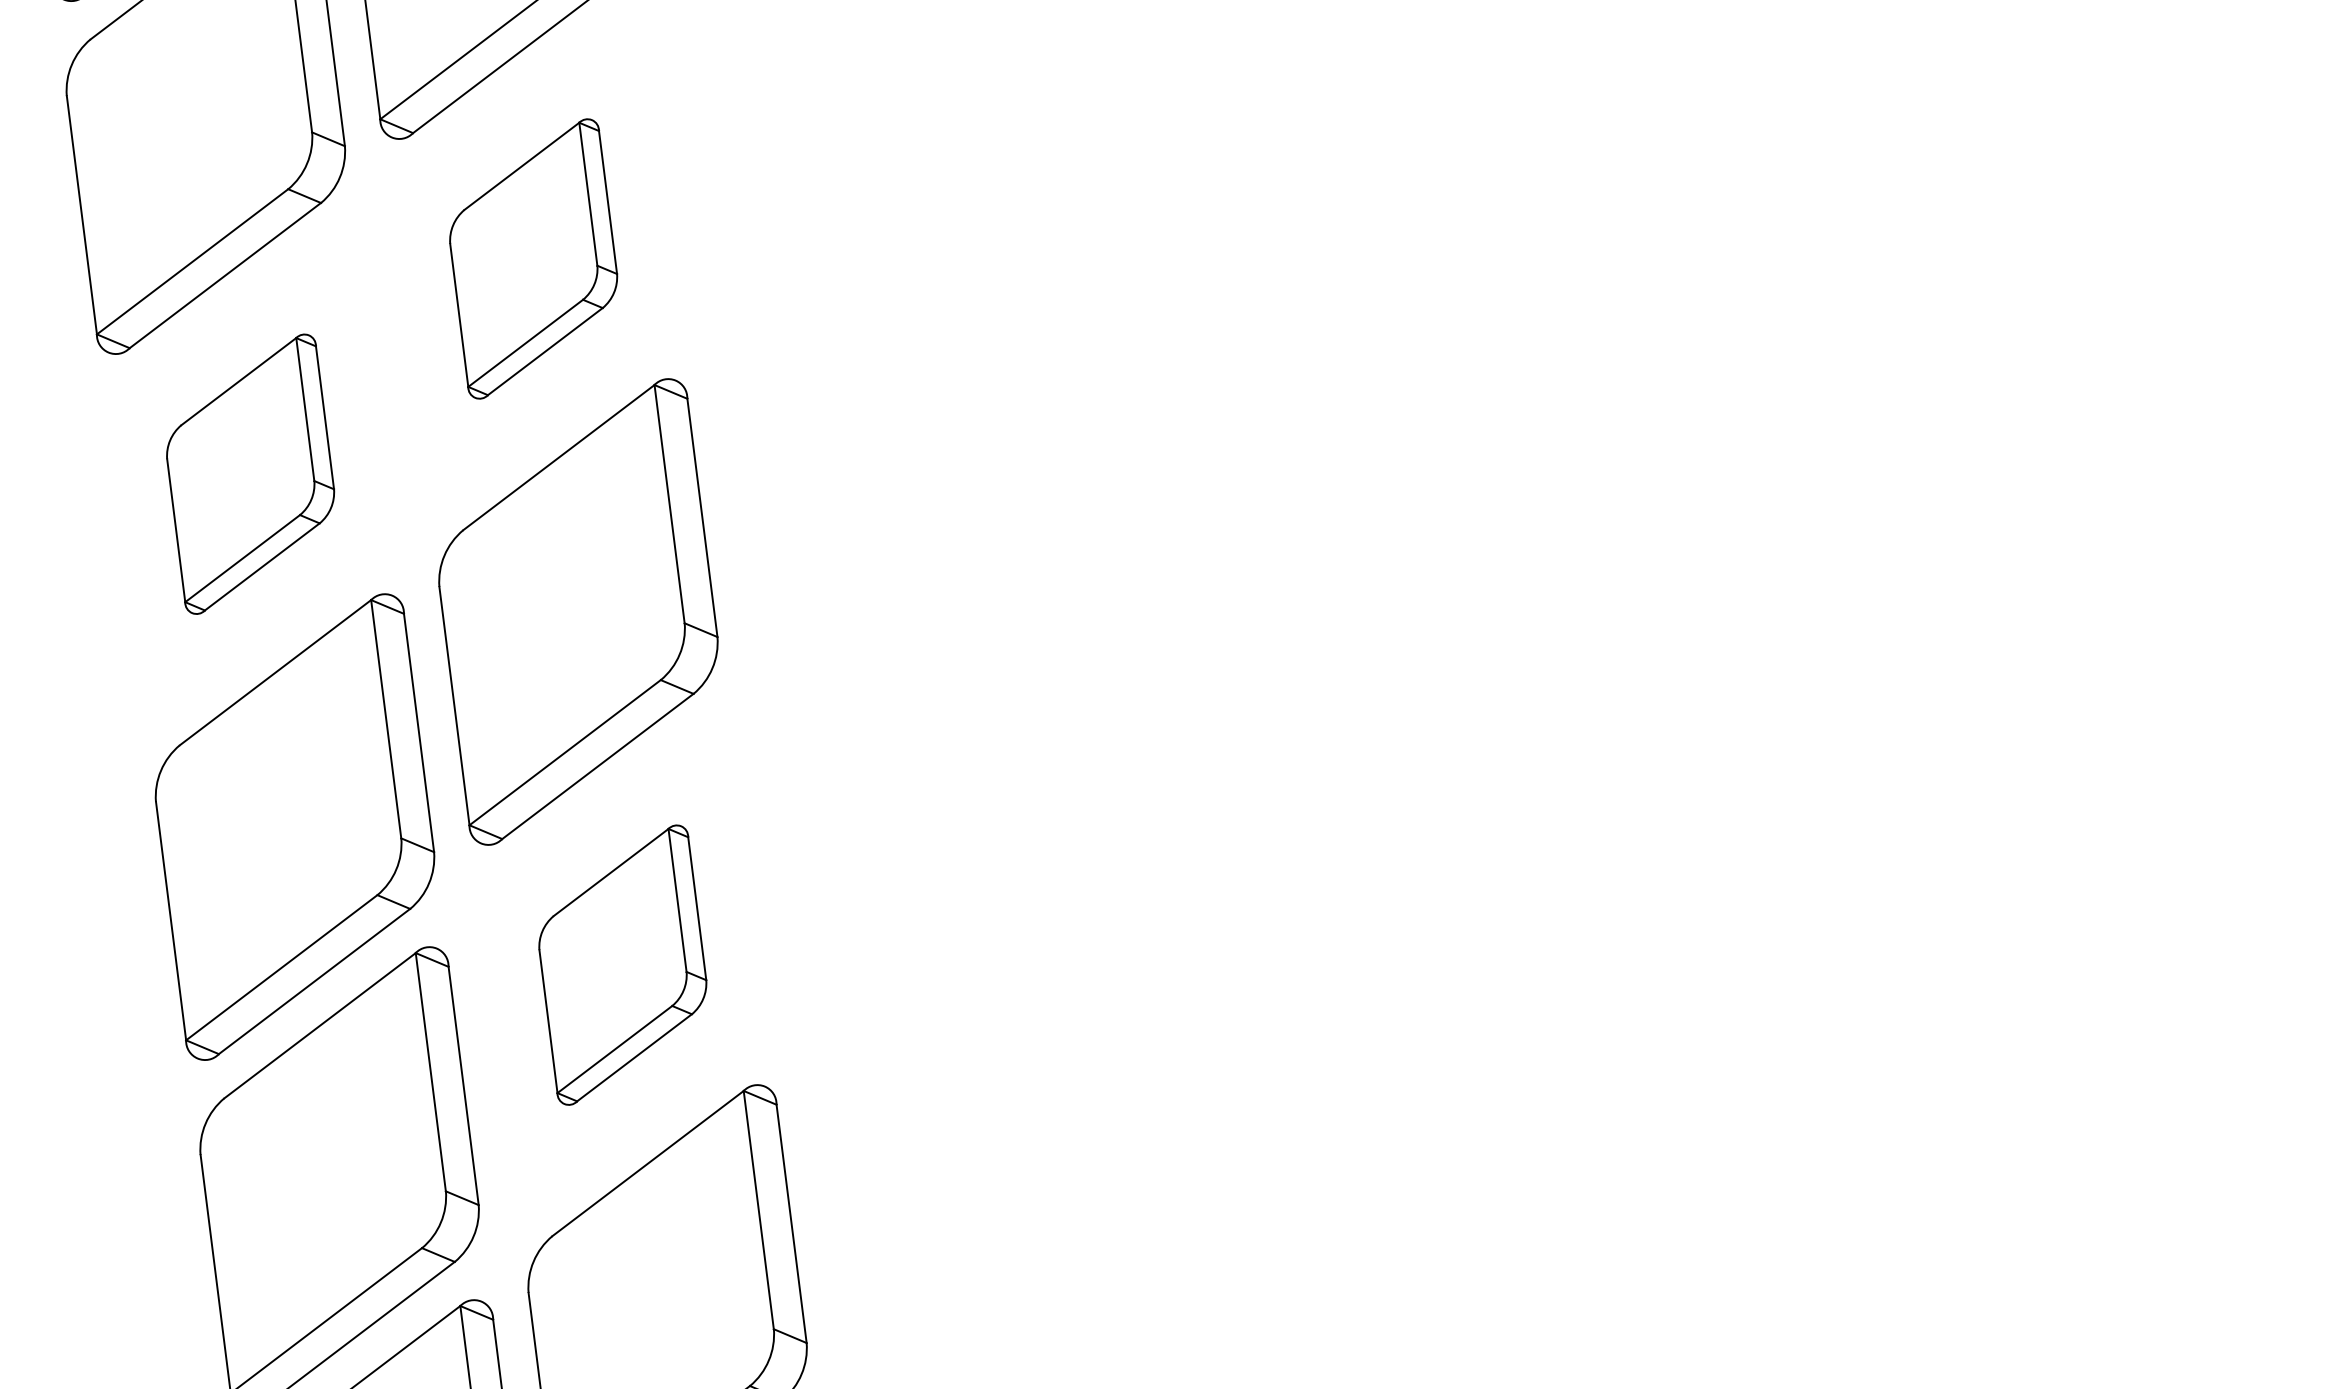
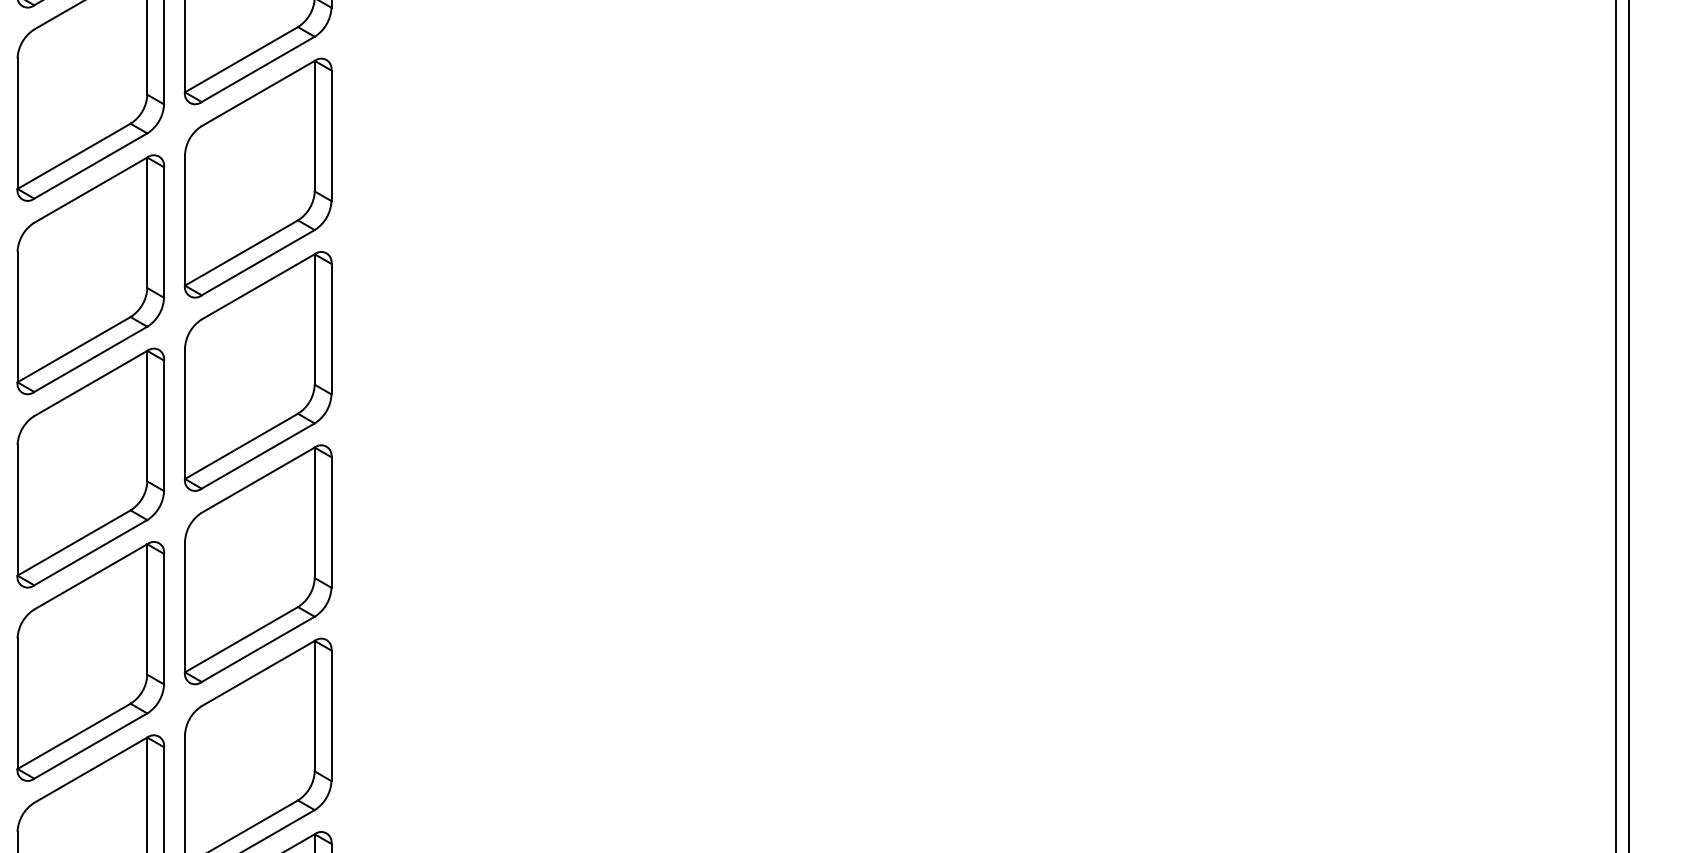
part: (532, 258) -> (257, 177), size x1.67
part: (249, 473) -> (90, 274), size x1.67
part: (621, 964) -> (257, 564), size x1.67

